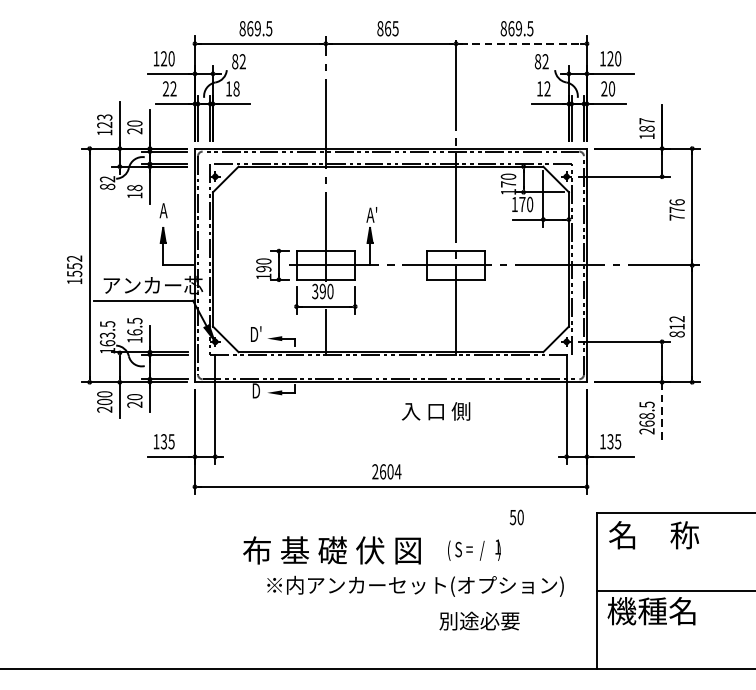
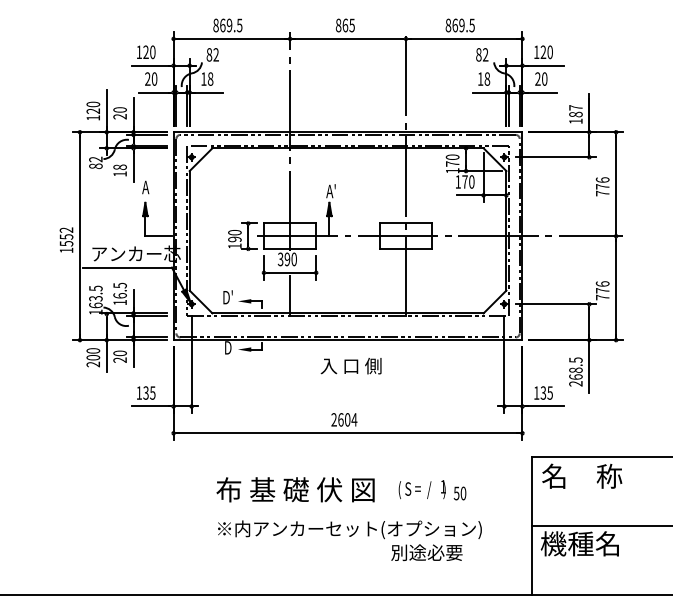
line: (521, 43) -> (464, 38), dashed -> solid
text: (173, 88) -> (154, 78), 22 -> 20
text: (547, 88) -> (487, 78), 12 -> 18
text: (104, 117) -> (93, 104), 123 -> 120
text: (676, 326) -> (602, 290), 812 -> 776
text: (435, 411) -> (350, 366), moved
line: (662, 411) -> (589, 366), dashed -> solid
text: (516, 517) -> (459, 493), moved
text: (415, 586) -> (349, 529), moved

